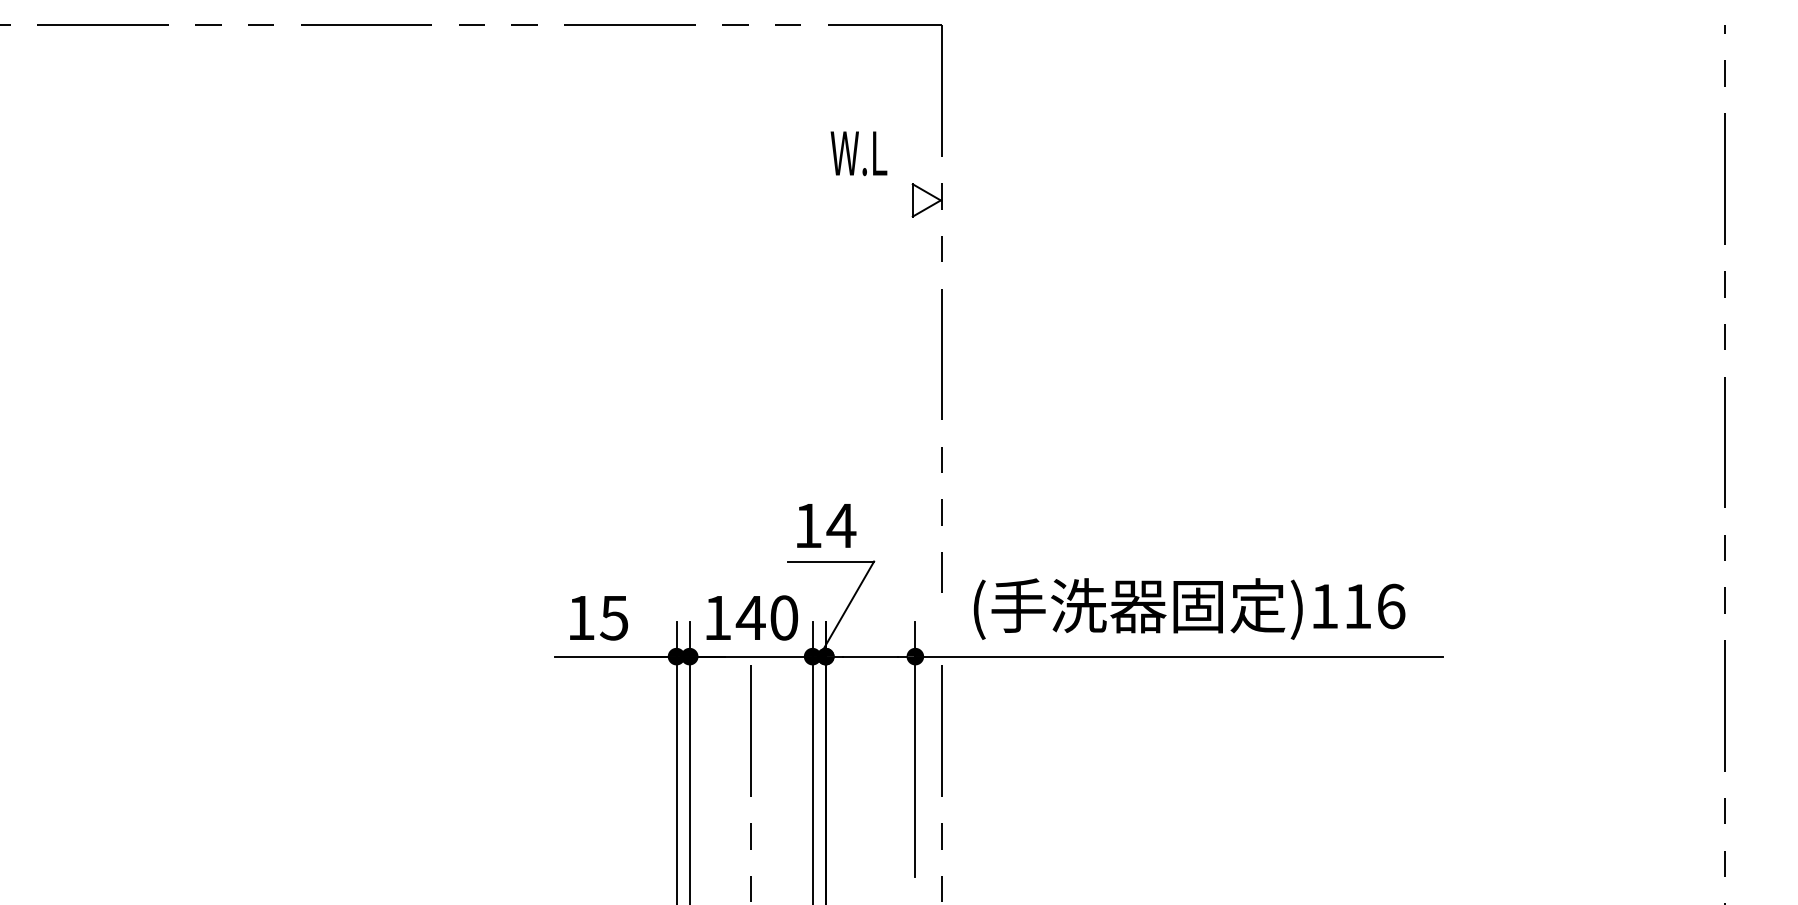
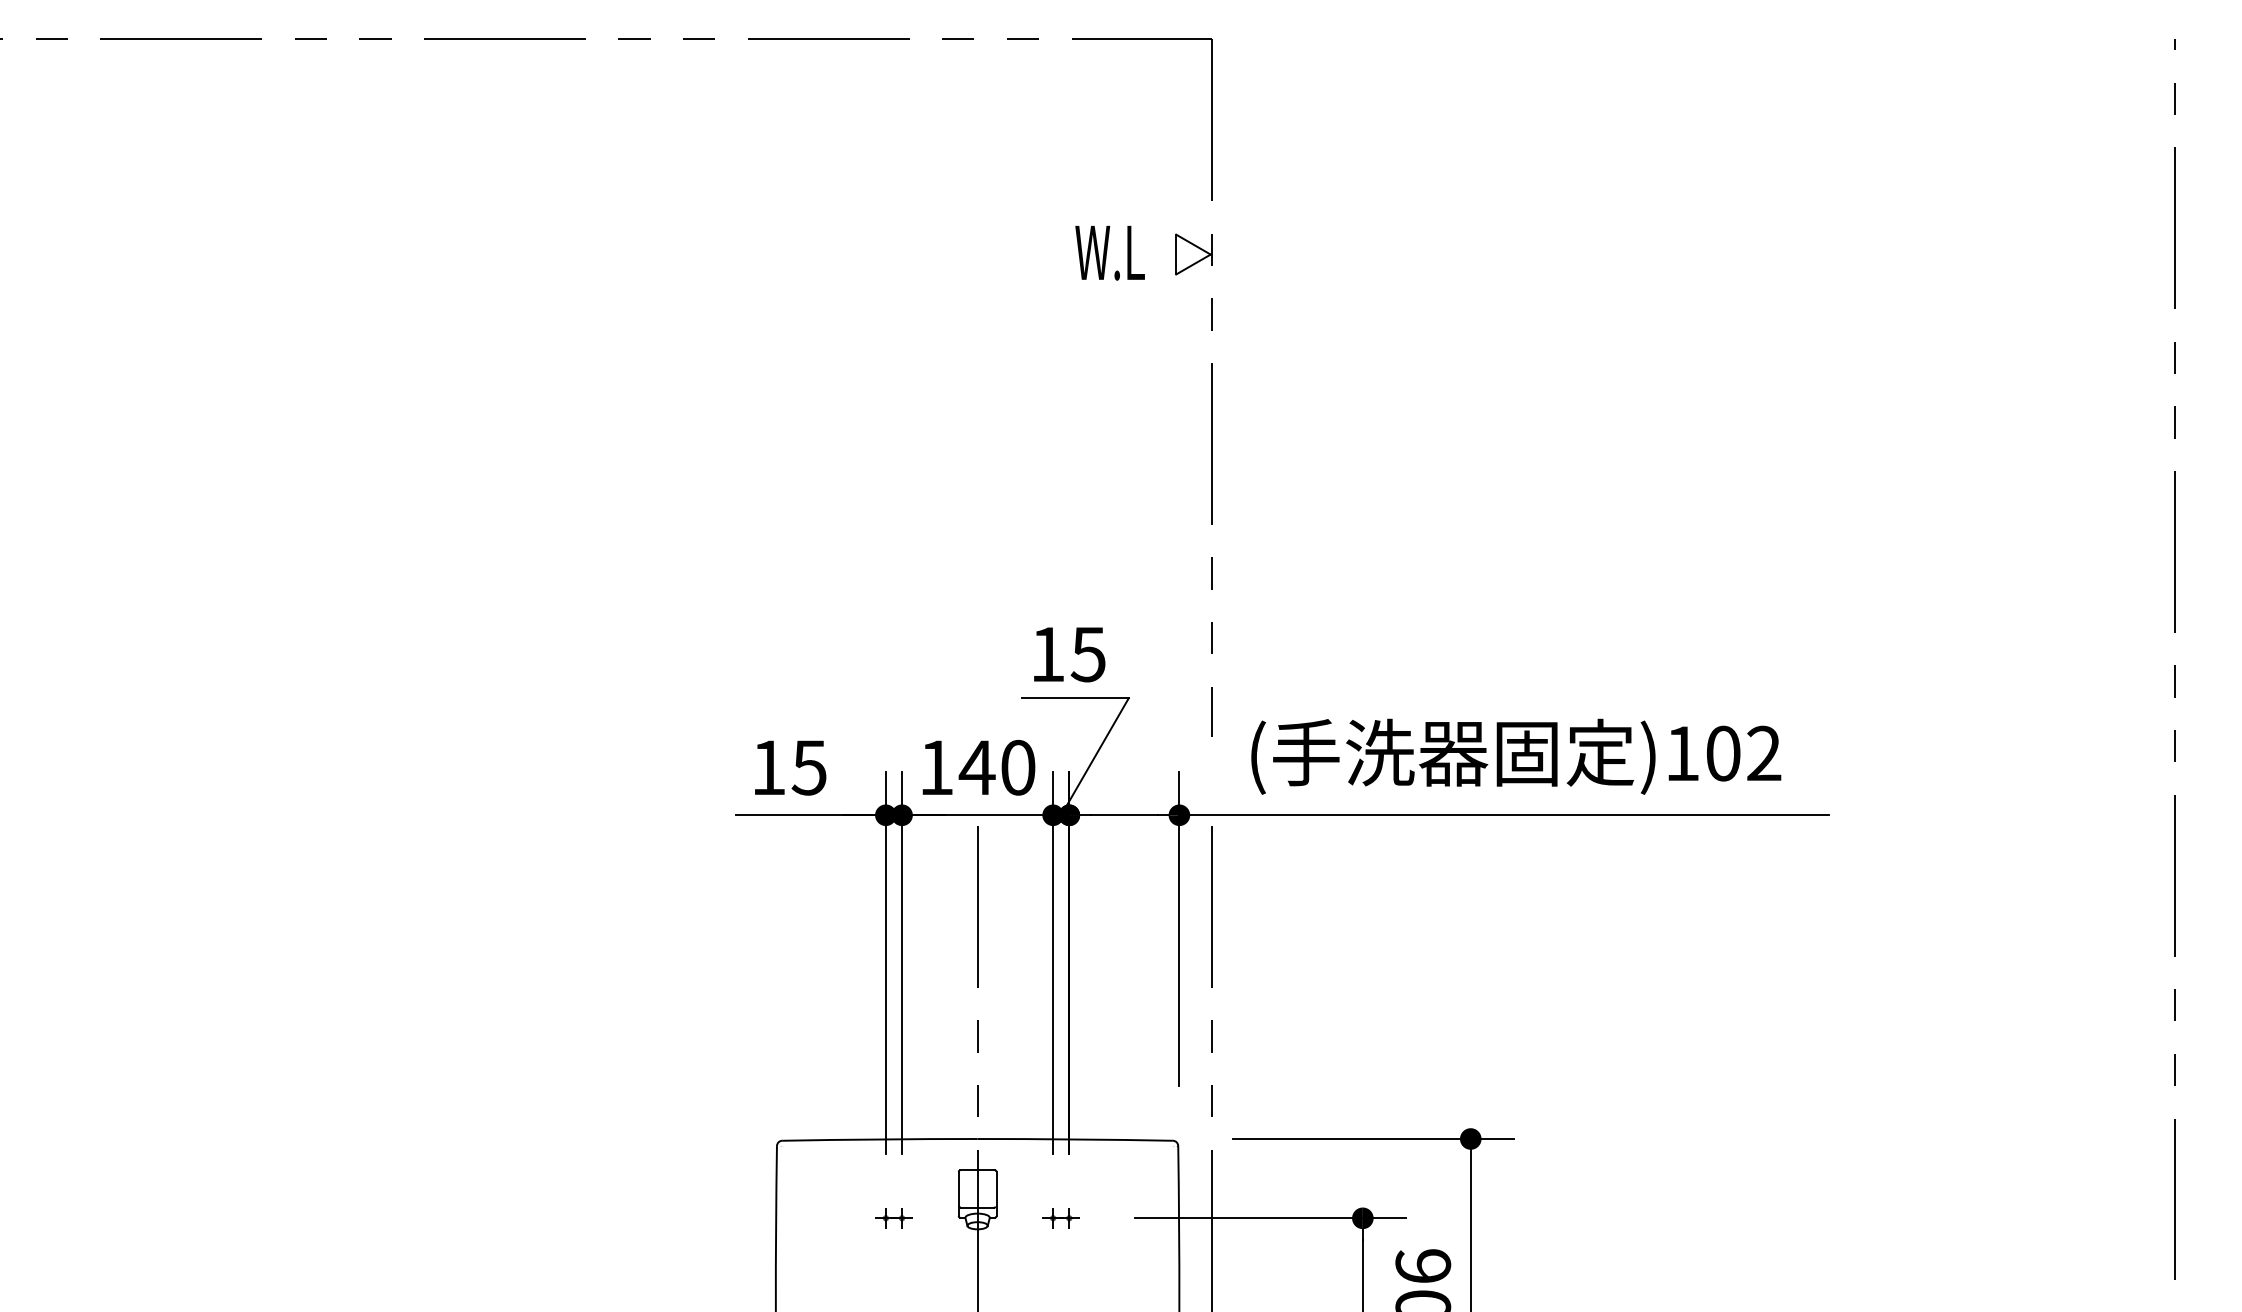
text: (858, 153) -> (1109, 252), moved
text: (841, 525) -> (1088, 654), 14 -> 15
text: (1374, 606) -> (1743, 753), )116 -> )102

